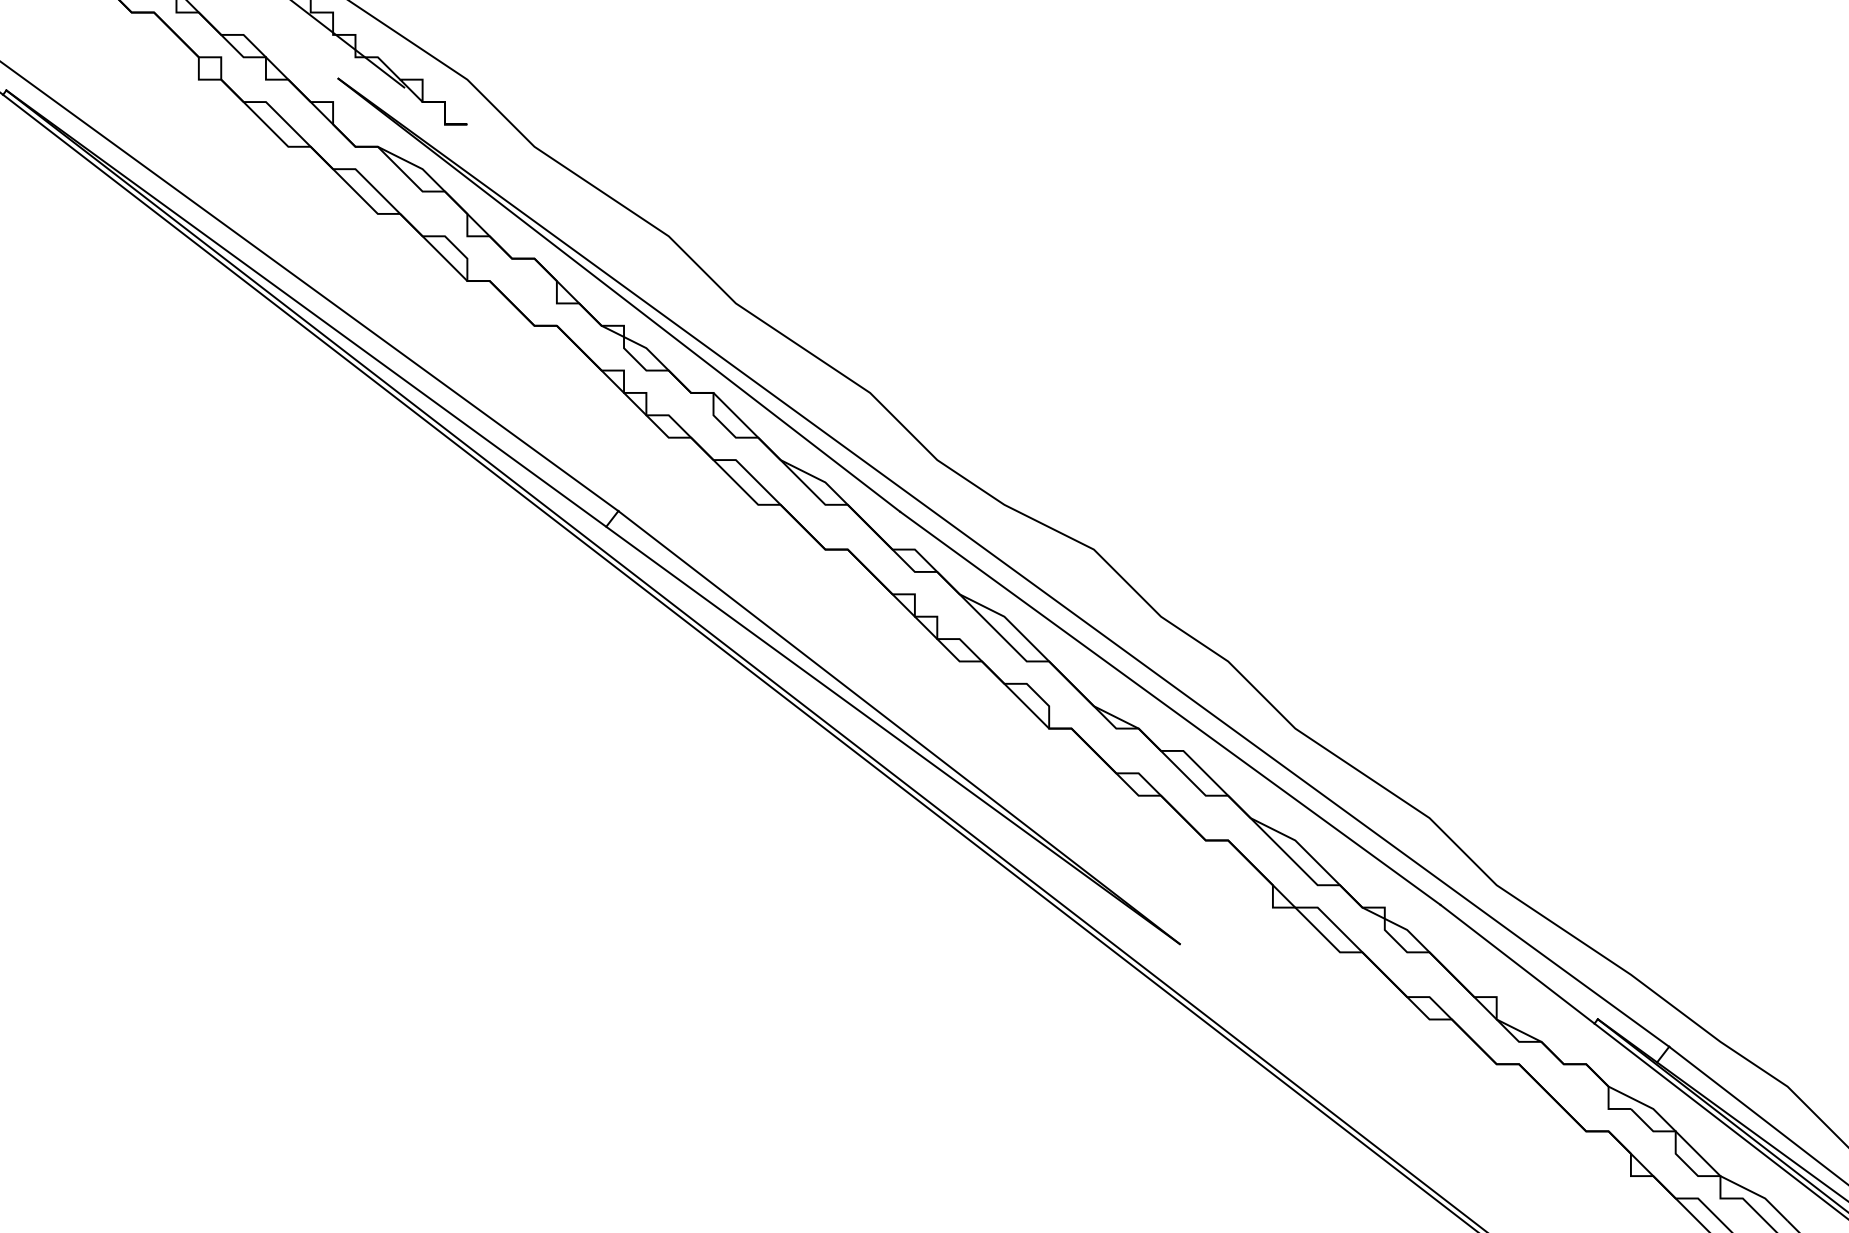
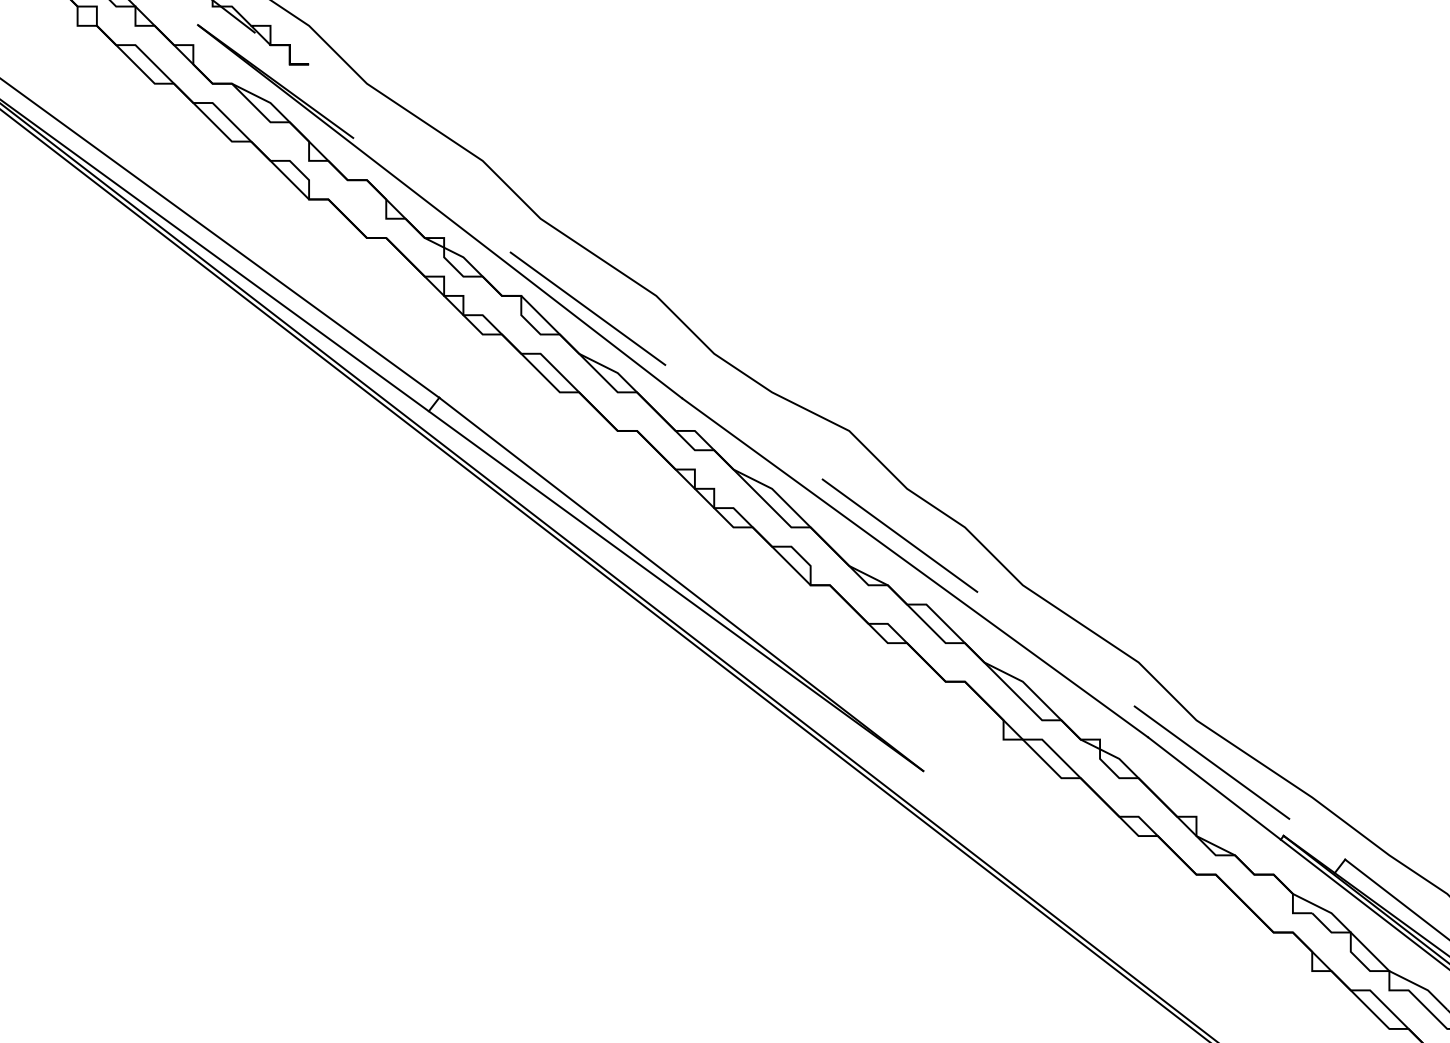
line: (1003, 562) -> (771, 442), solid -> dashed

